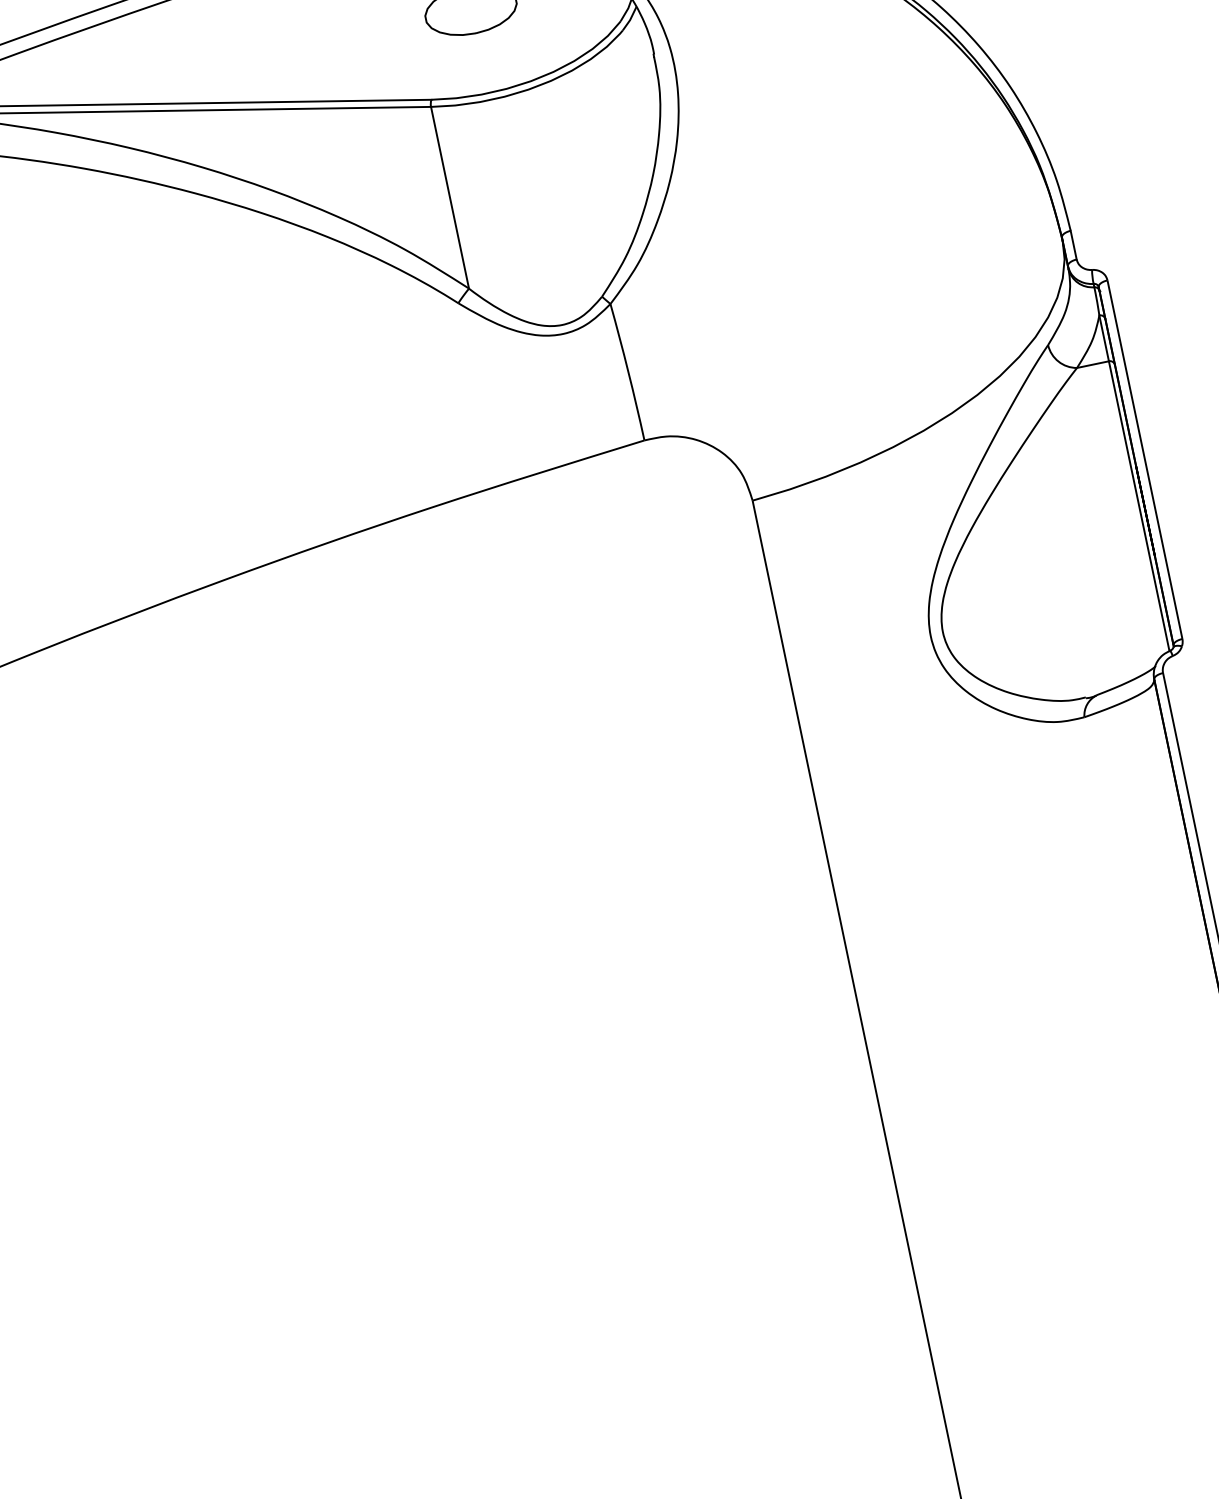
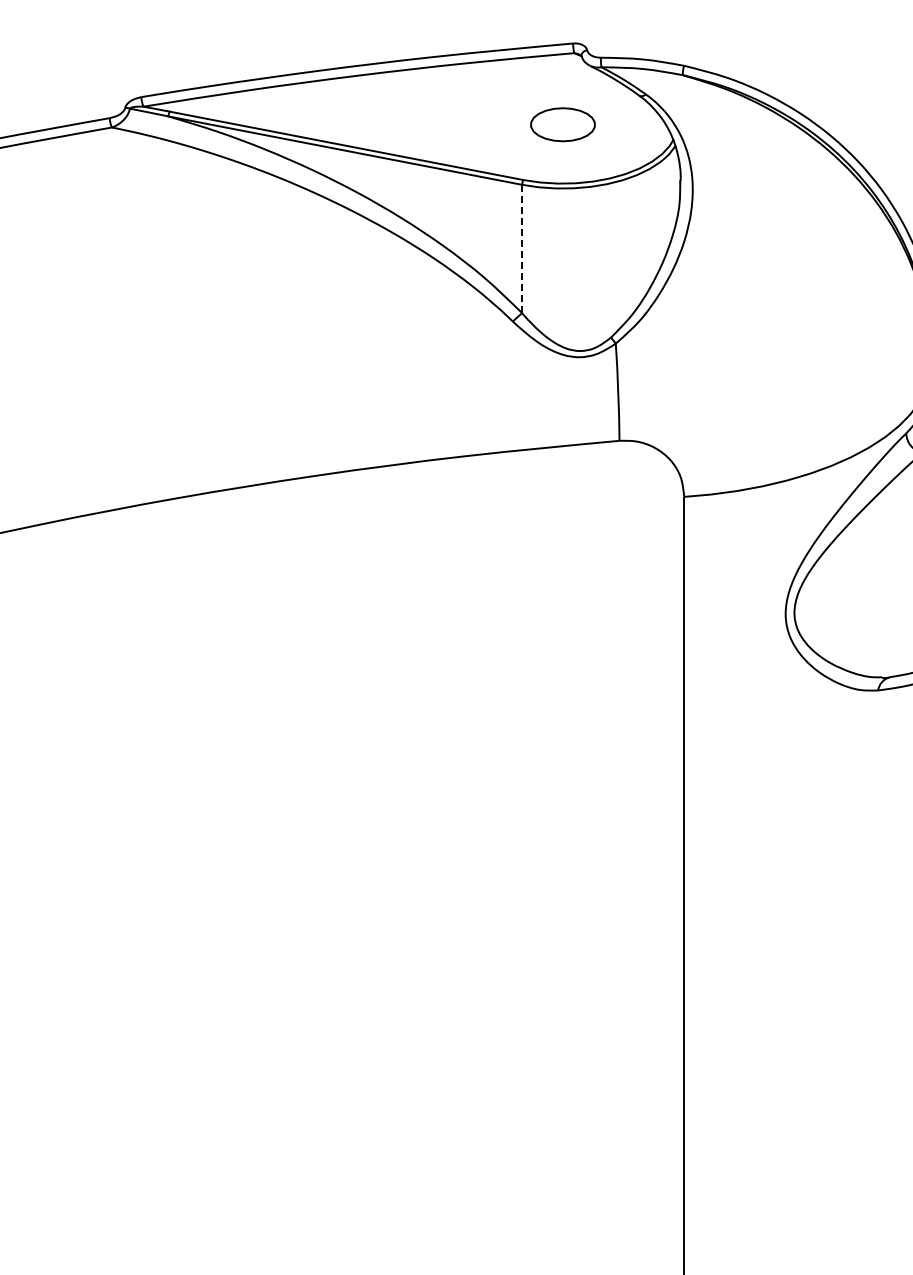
line: (450, 196) -> (522, 248), solid -> dashed

